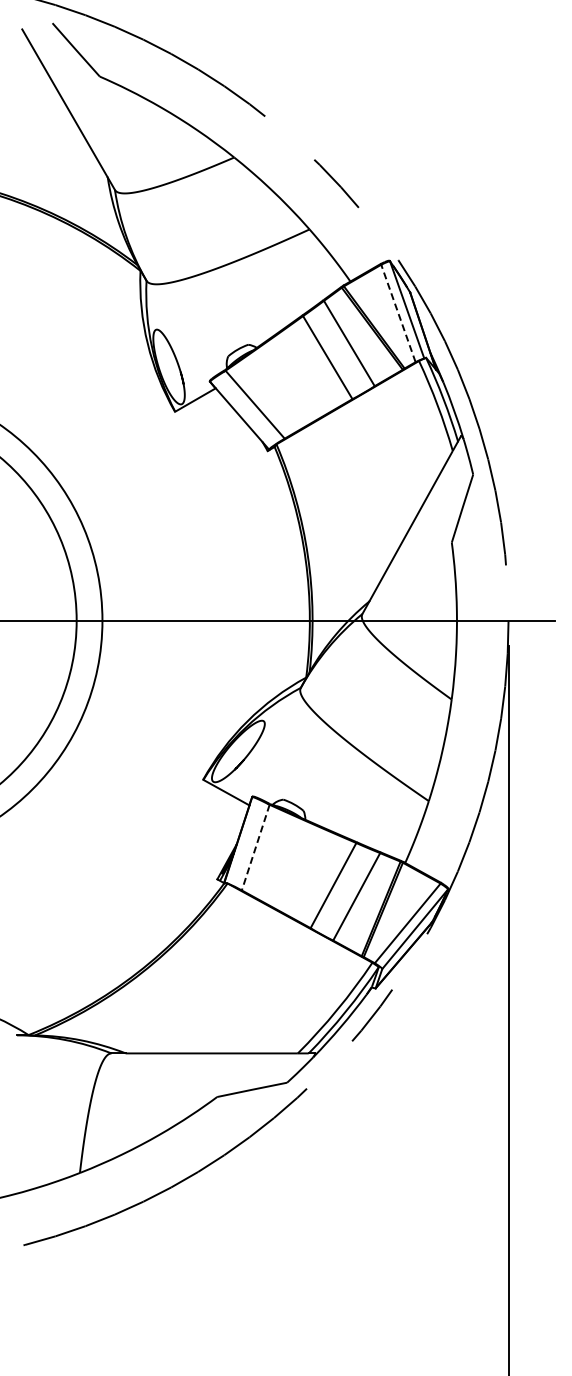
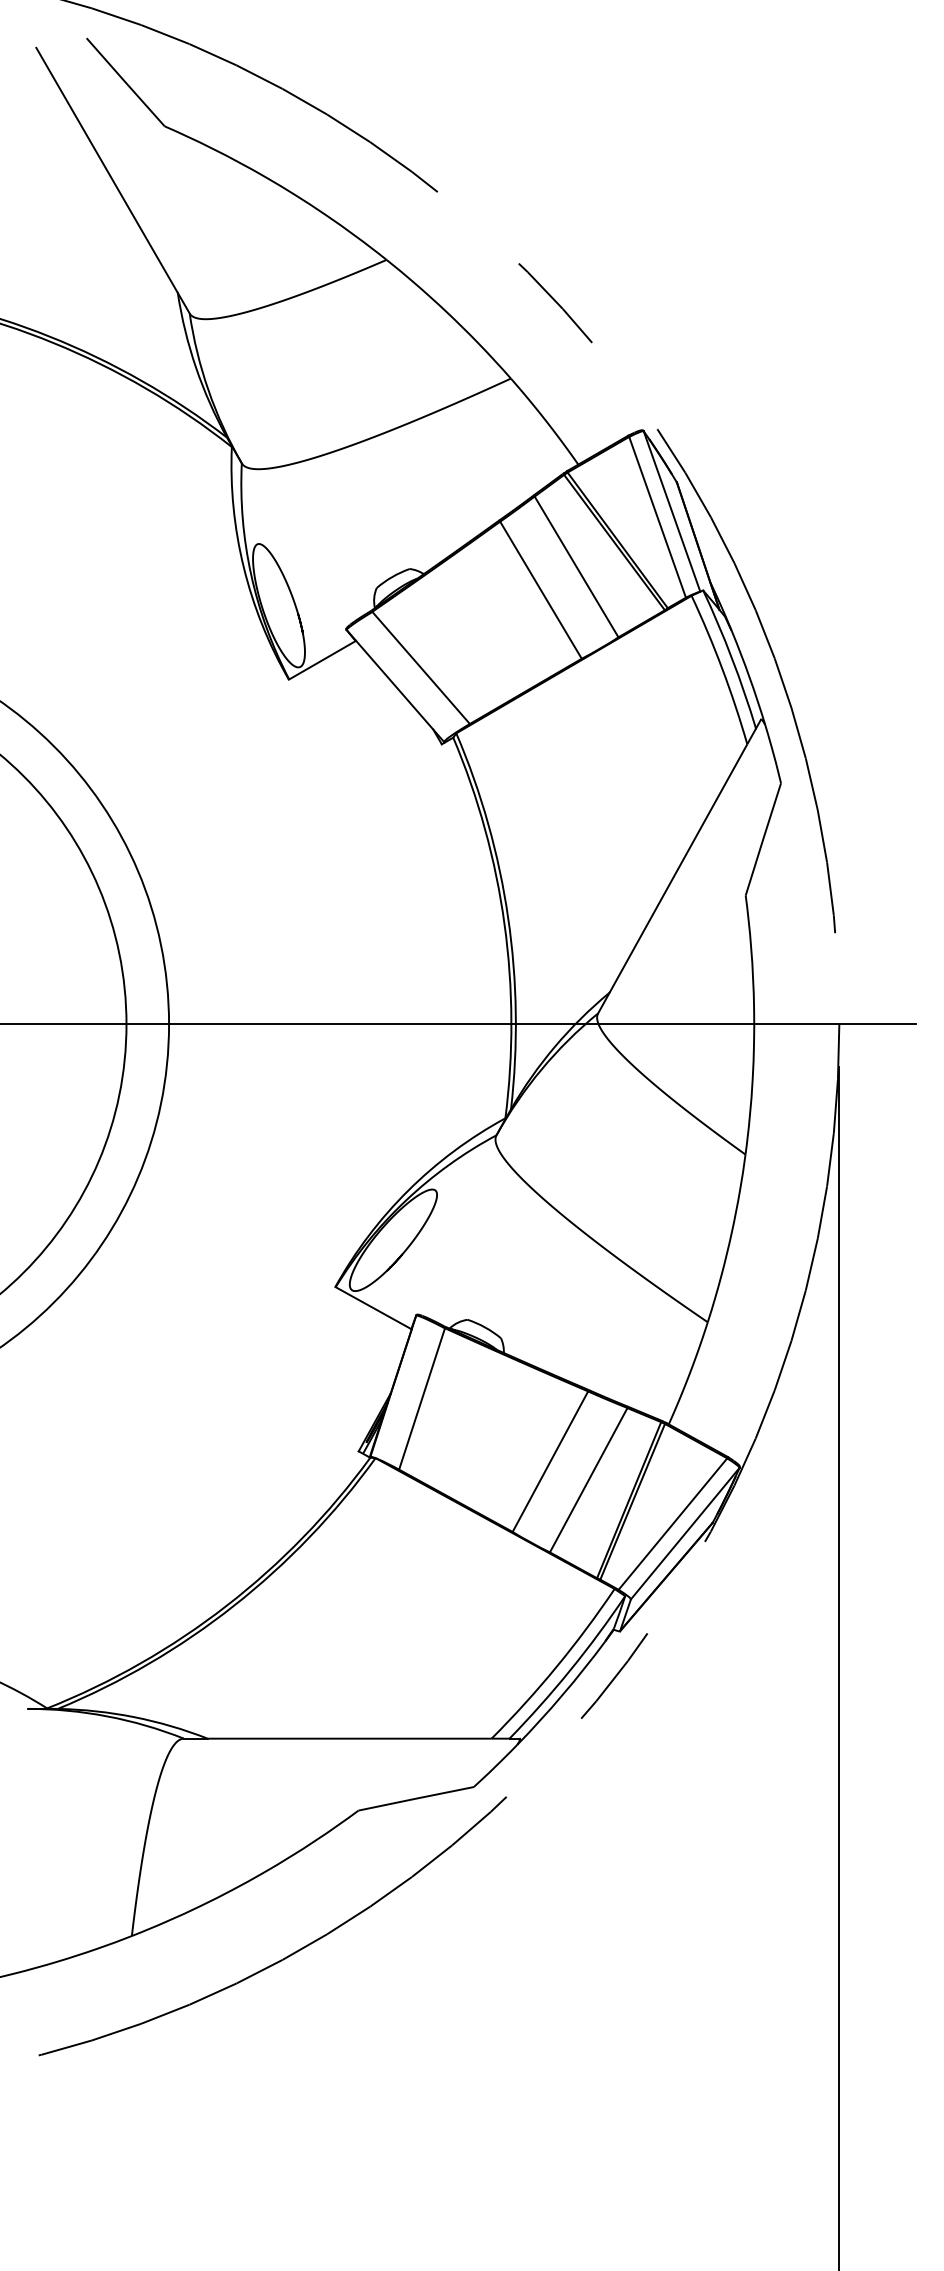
line: (398, 313) -> (657, 517), dashed -> solid
line: (255, 848) -> (421, 1400), dashed -> solid

